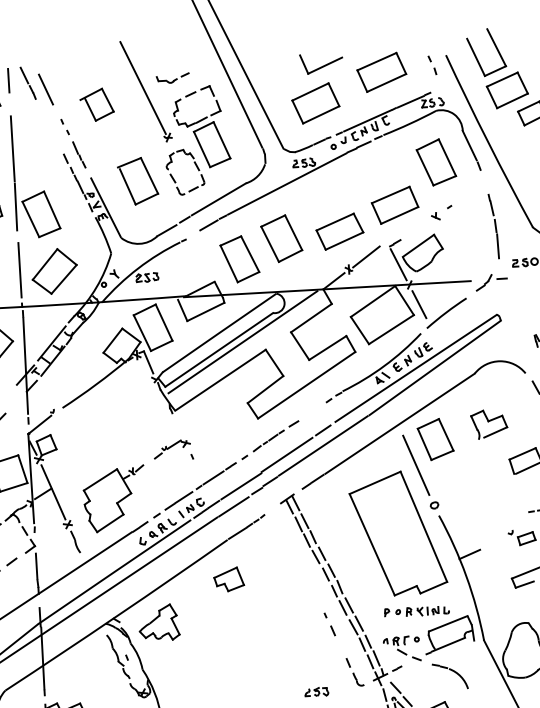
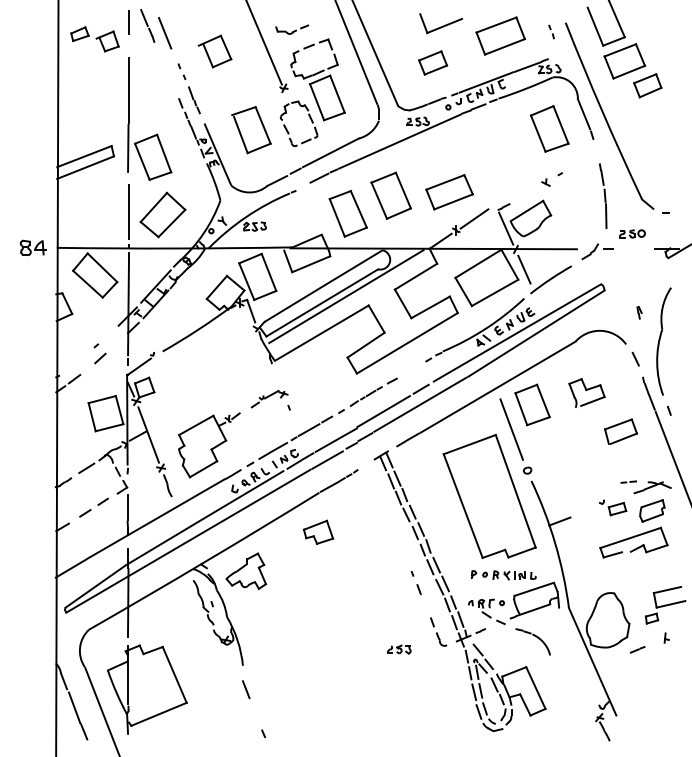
part: (432, 64) -> (551, 31), size x0.7
part: (315, 102) -> (432, 62), size x0.6
part: (395, 204) -> (506, 168), removed

